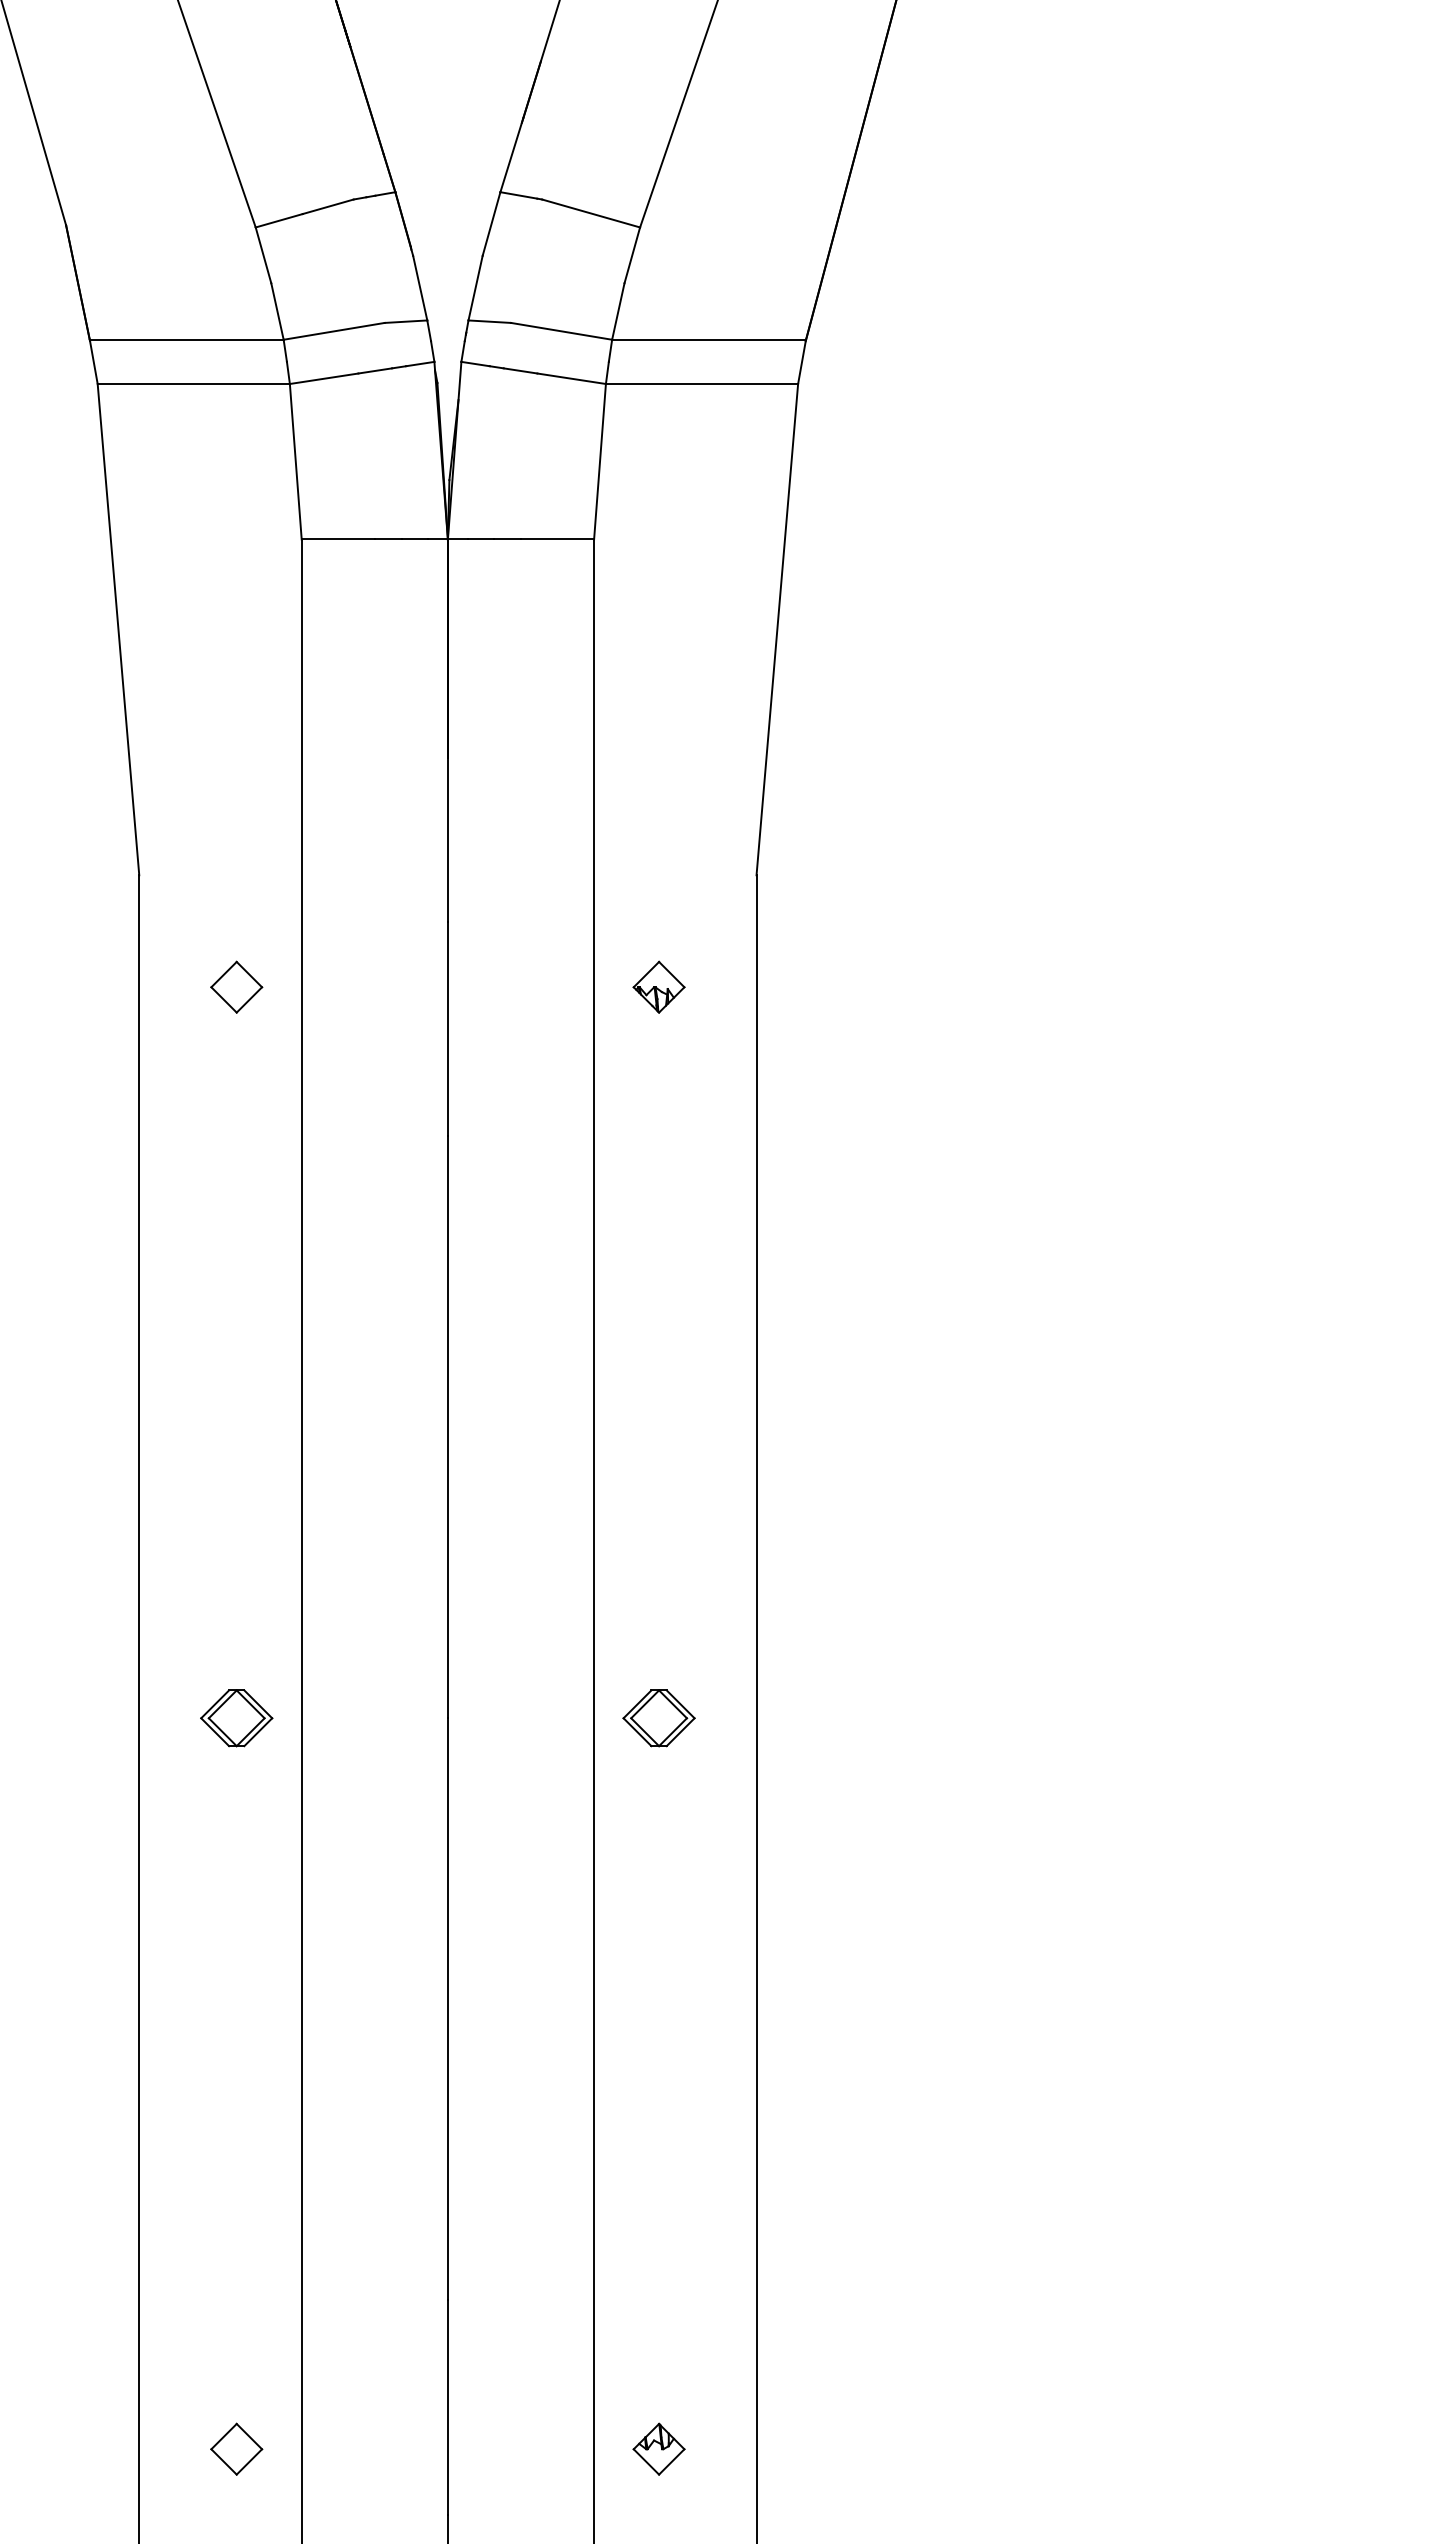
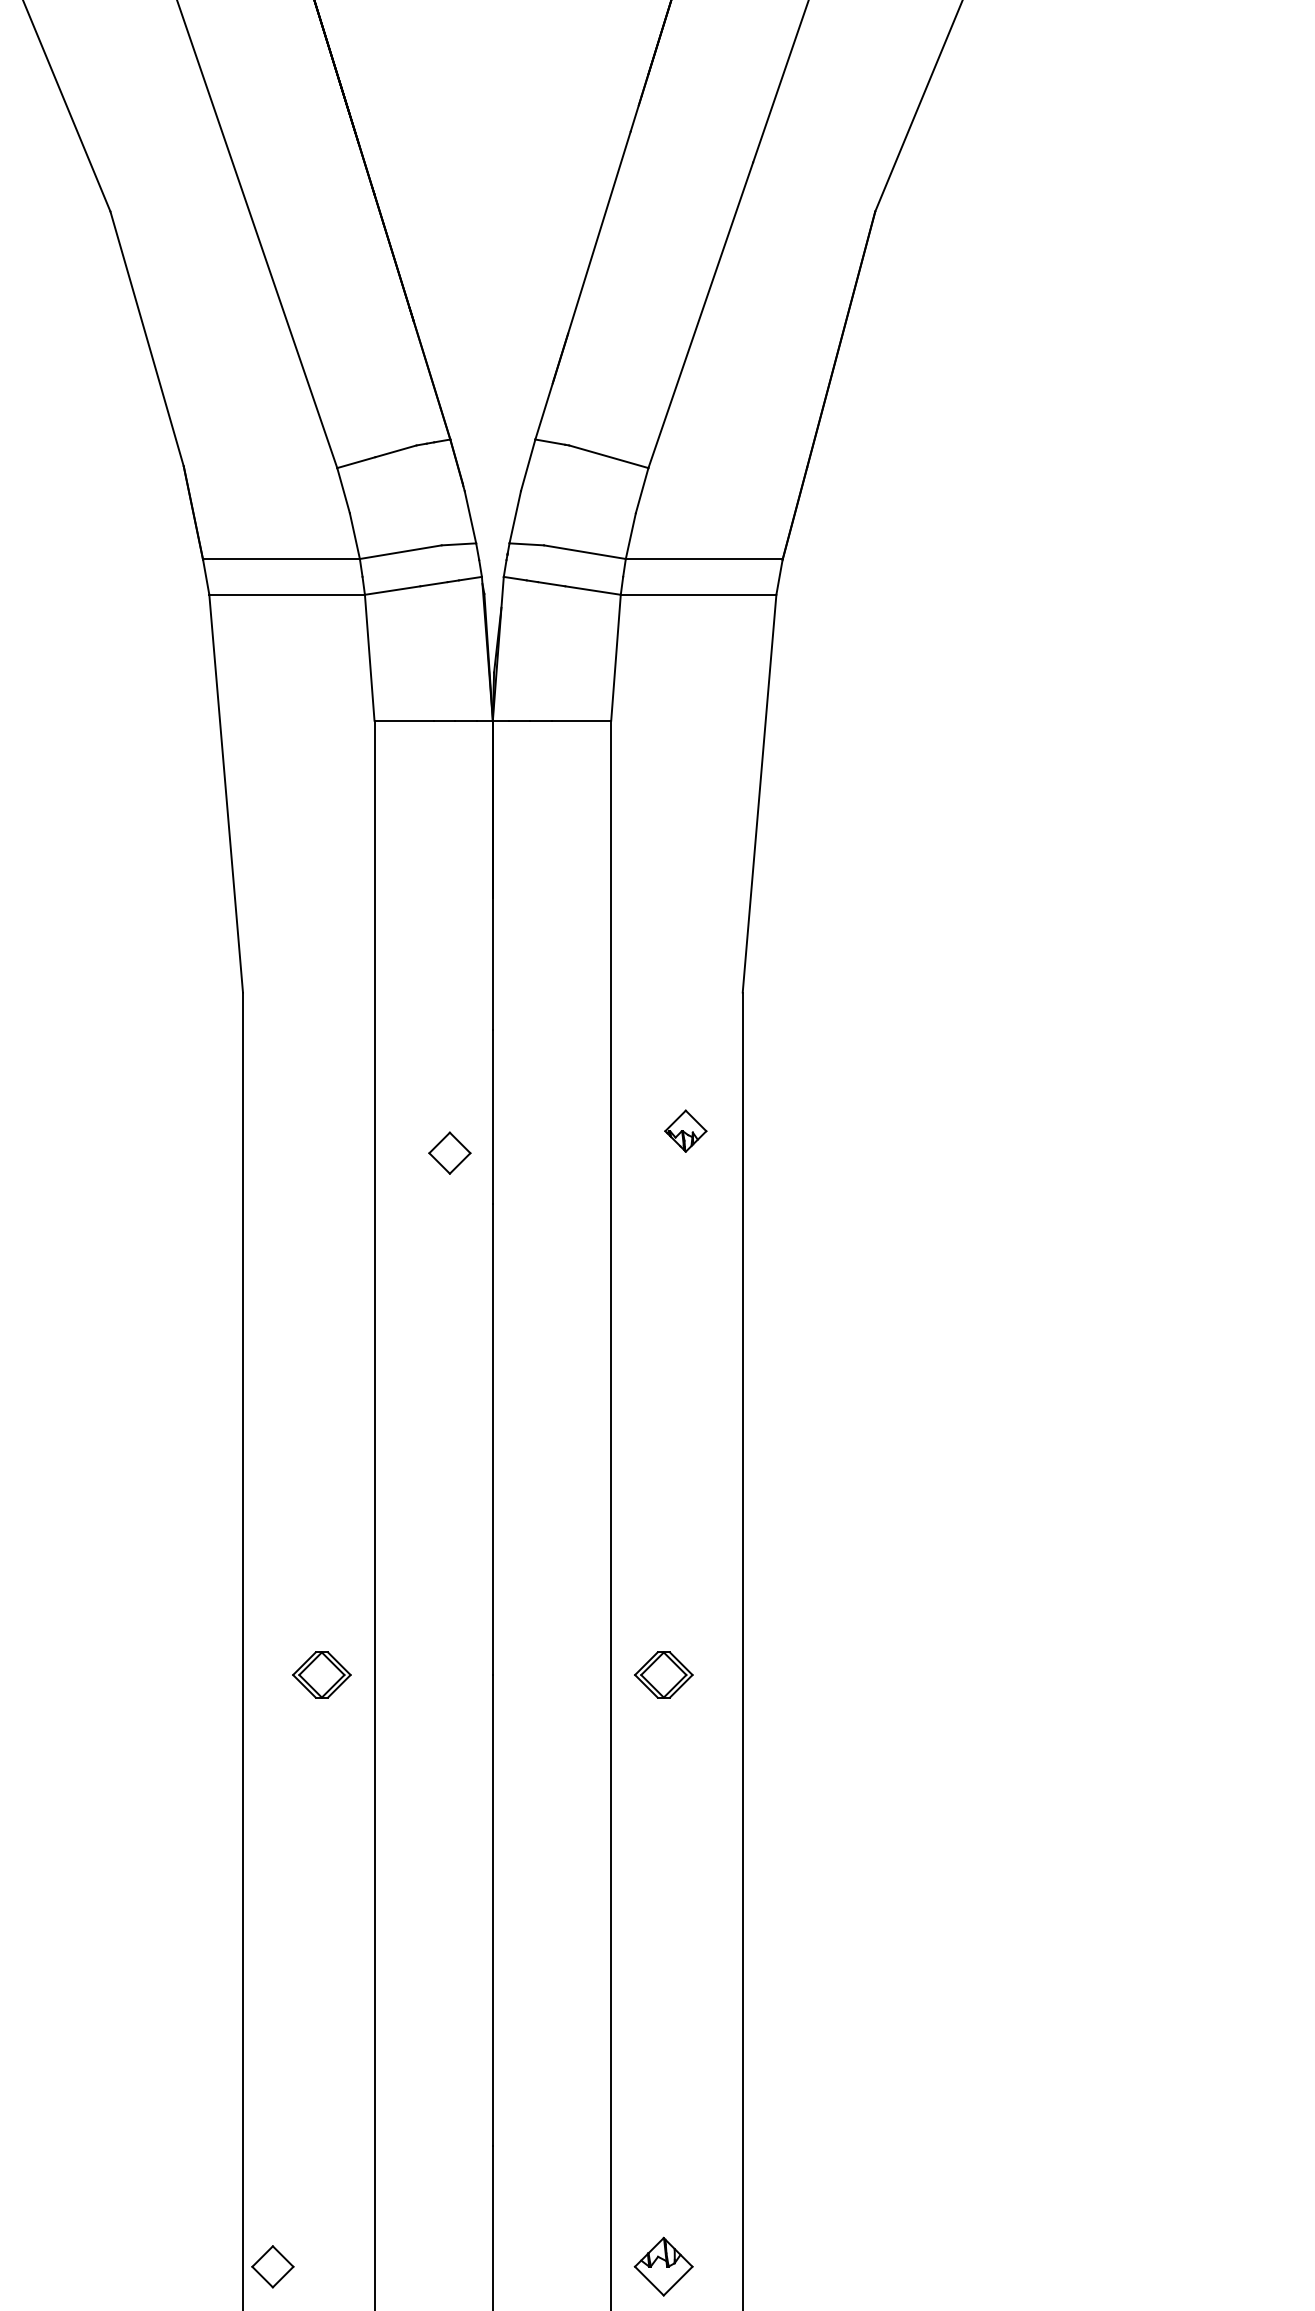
part: (236, 986) -> (449, 1152), moved
part: (658, 986) -> (685, 1130), moved
part: (236, 2448) -> (272, 2266), moved
part: (658, 2448) -> (663, 2266), size x1.4

